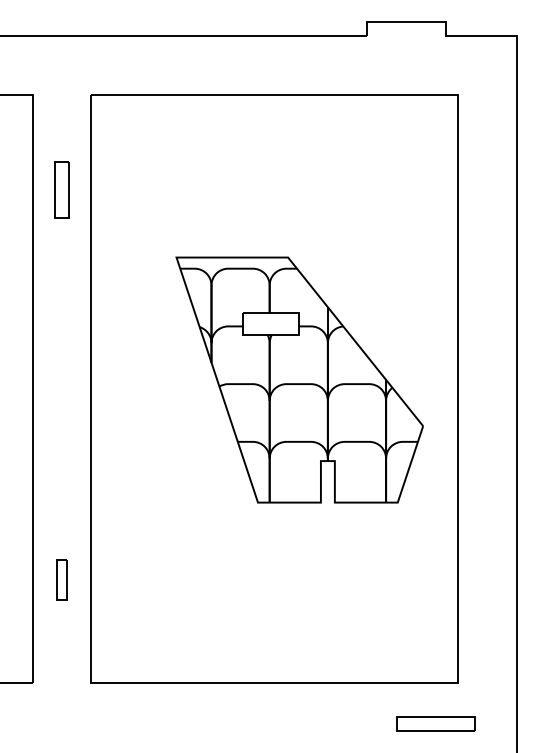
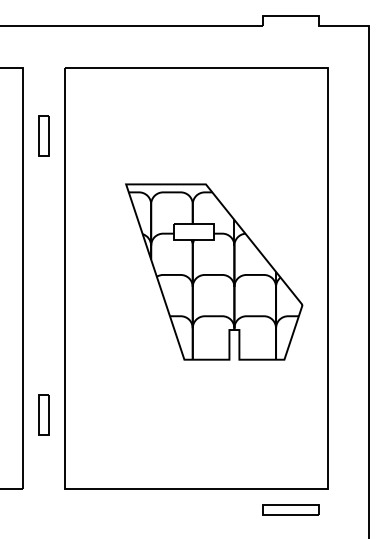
part: (61, 579) -> (43, 414), size x1.43
part: (435, 723) -> (290, 509), moved

